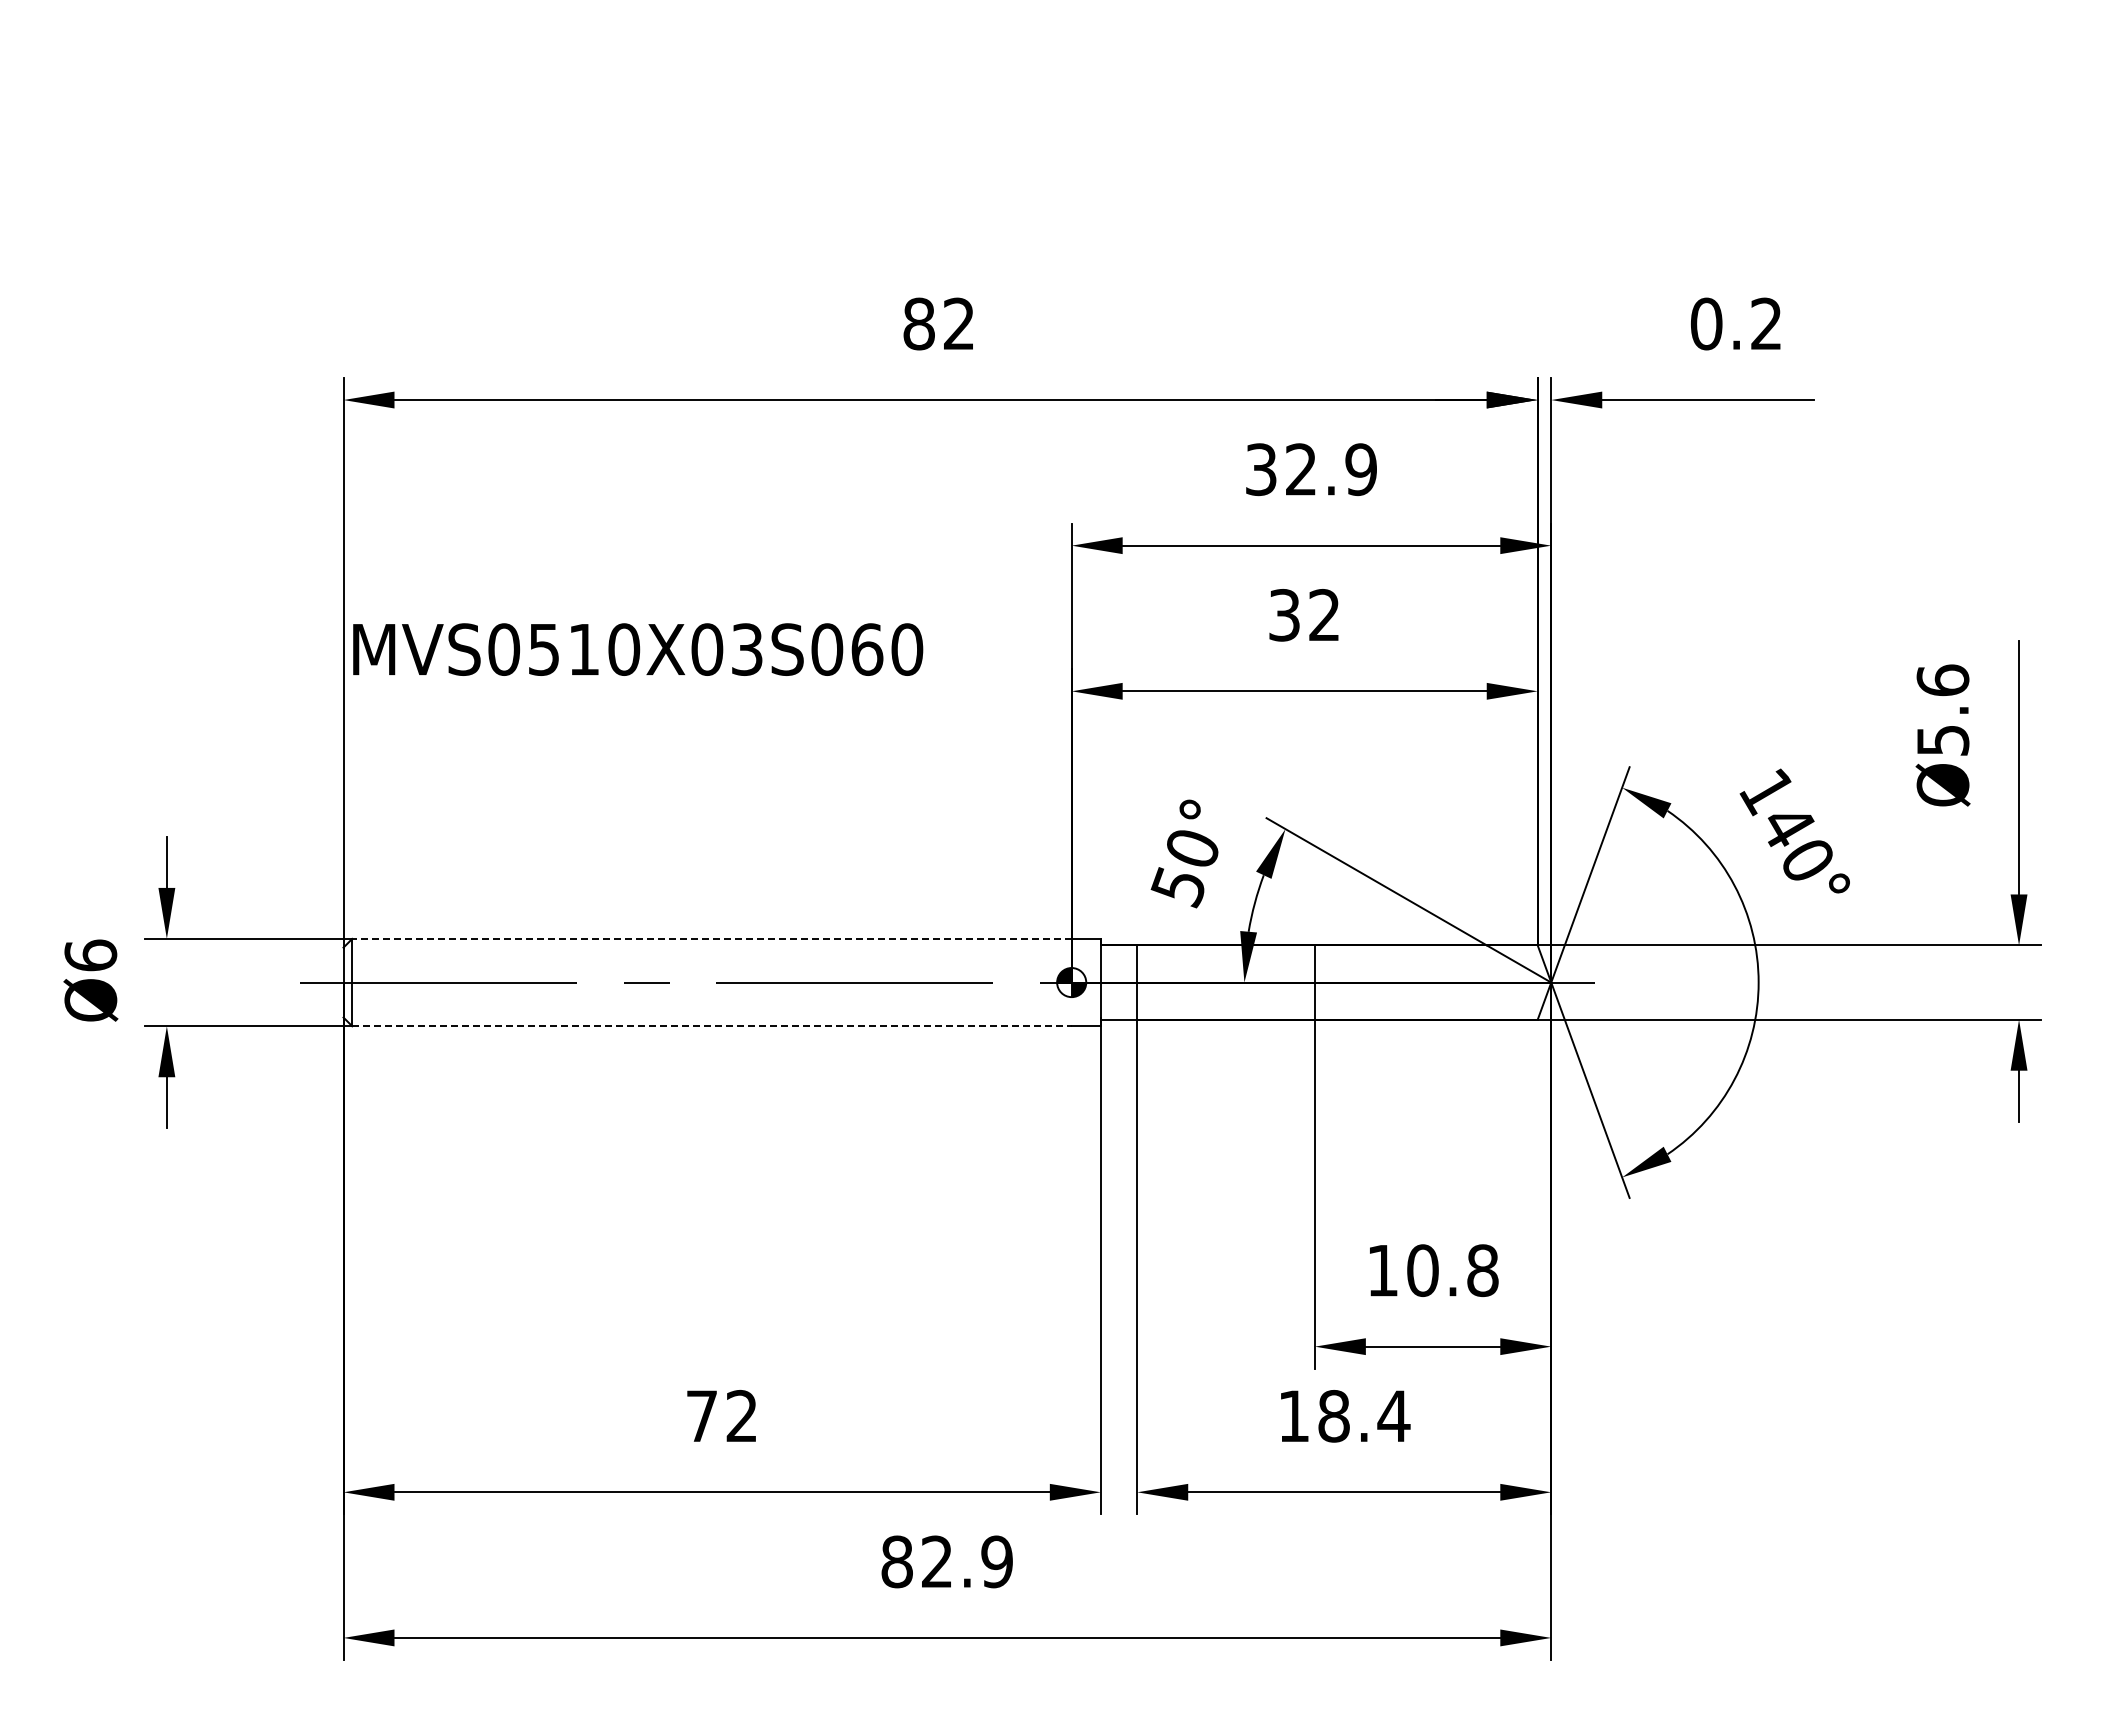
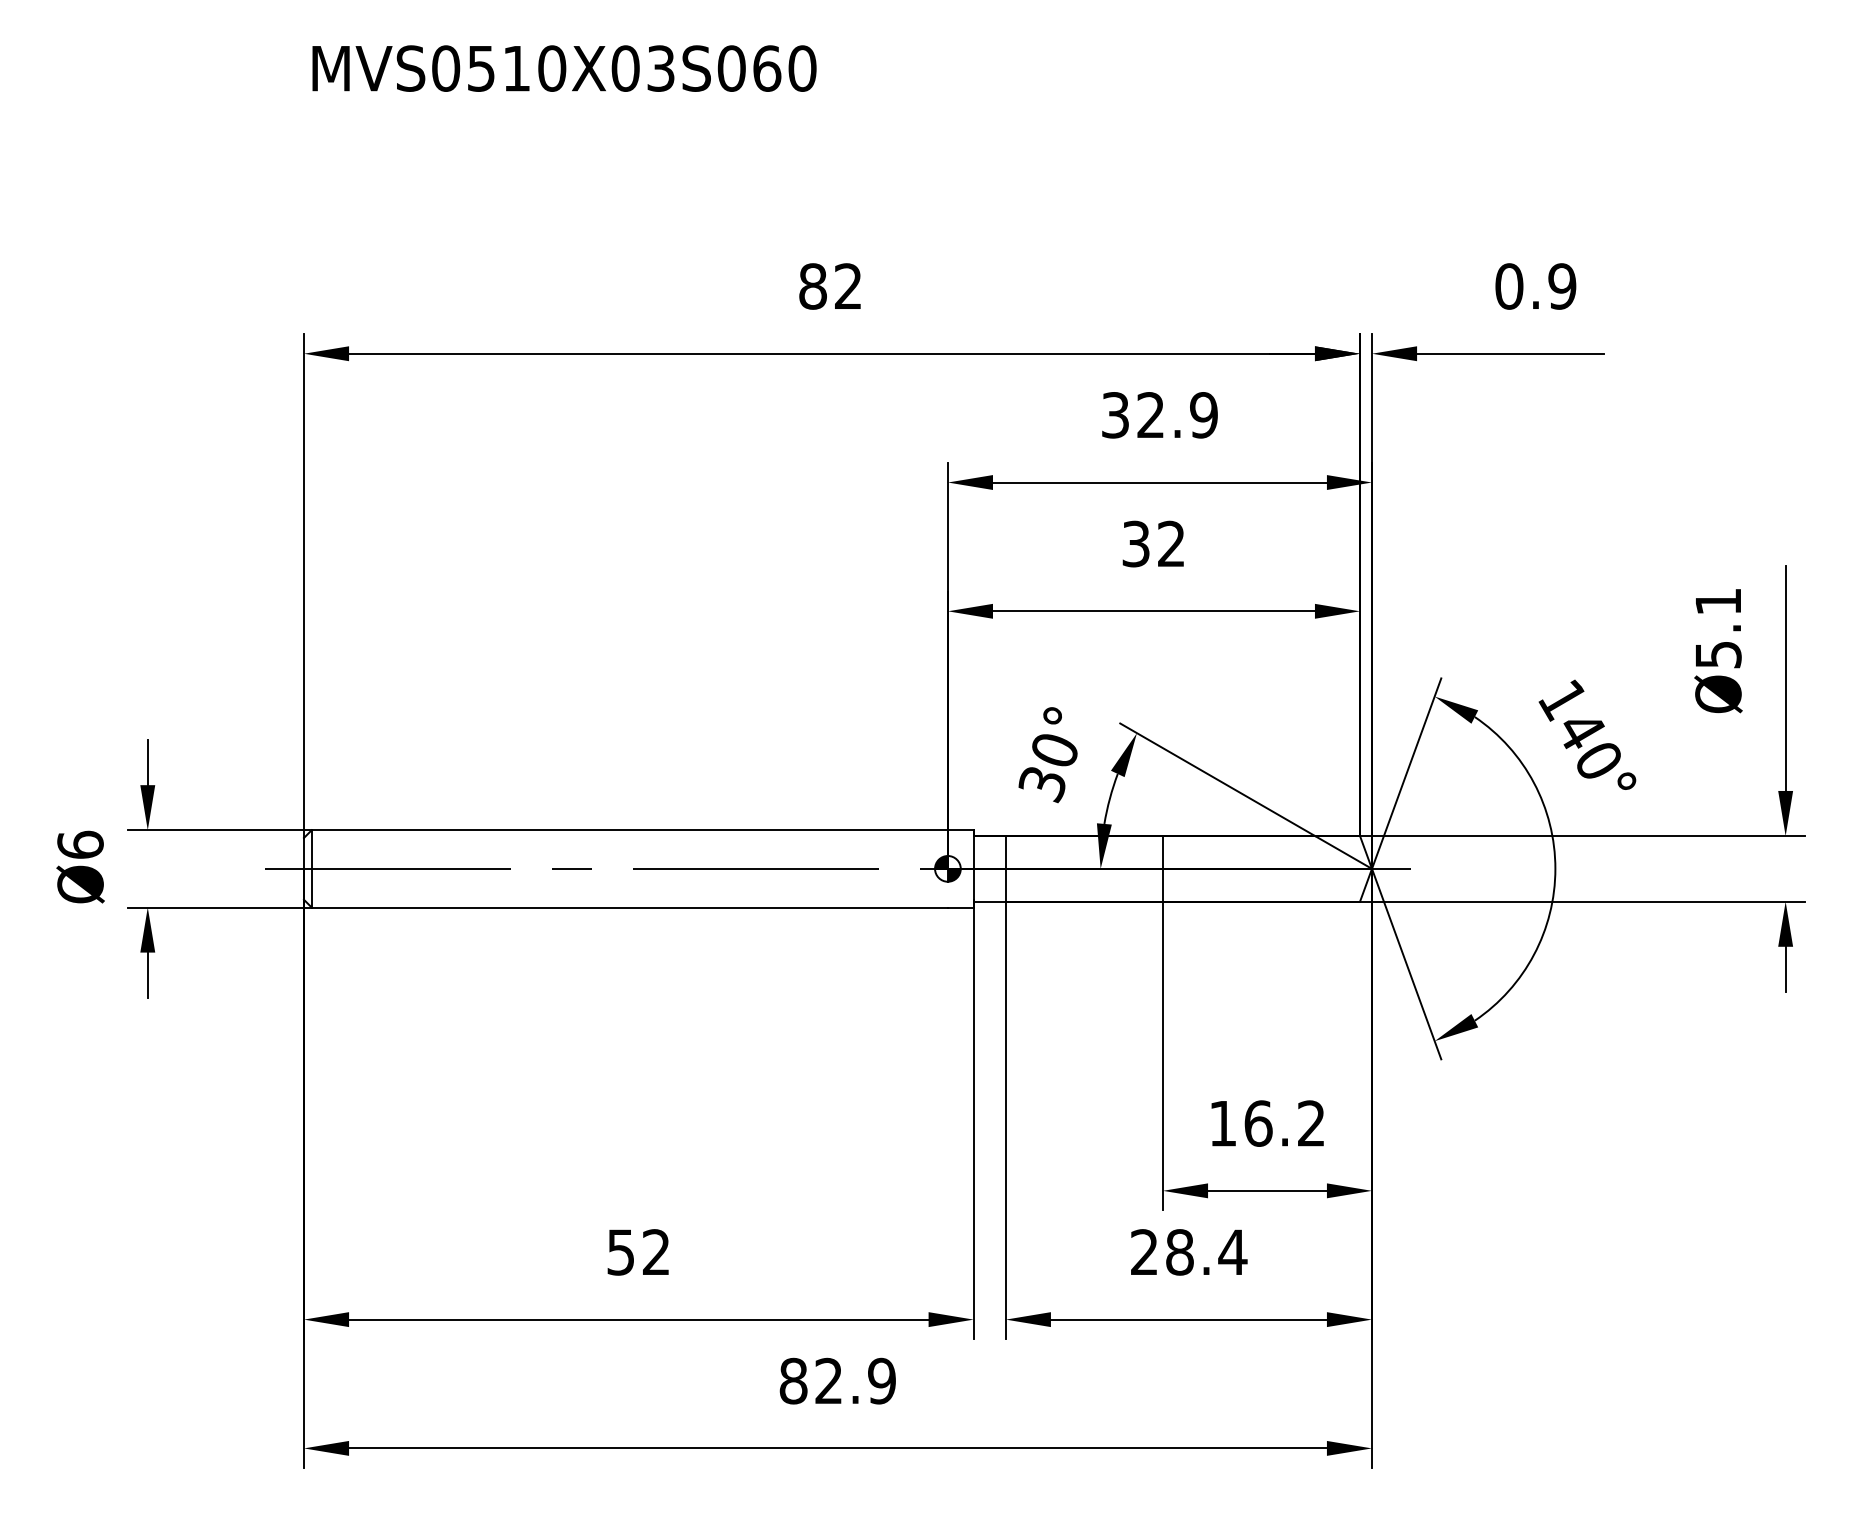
text: (1766, 323) -> (1562, 286), 0.2 -> 0.9
text: (638, 649) -> (564, 68), moved
text: (1942, 680) -> (1717, 601), Ø5.6 -> Ø5.1
text: (1177, 887) -> (1041, 784), 50° -> 30°
line: (711, 938) -> (629, 829), dashed -> solid
line: (711, 1026) -> (629, 907), dashed -> solid
text: (1452, 1270) -> (1284, 1123), 10.8 -> 16.2
text: (1293, 1415) -> (1144, 1251), 18.4 -> 28.4
text: (701, 1416) -> (620, 1252), 72 -> 52

